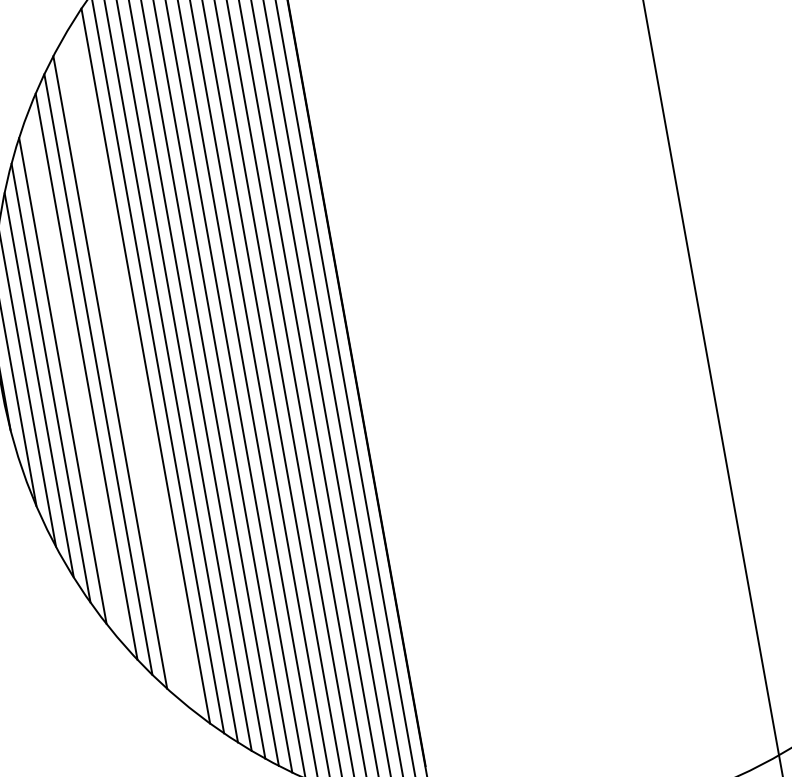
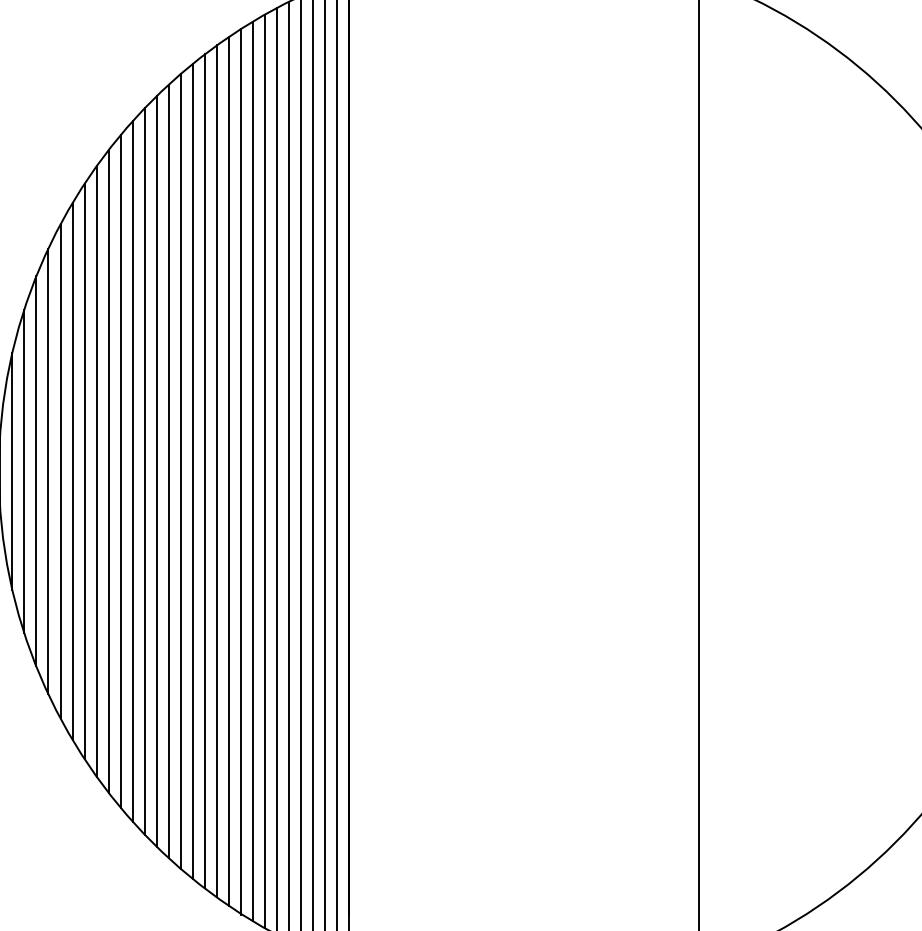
line: (133, 368) -> (132, 471), added
line: (121, 370) -> (120, 471), added
line: (74, 378) -> (72, 471), added

